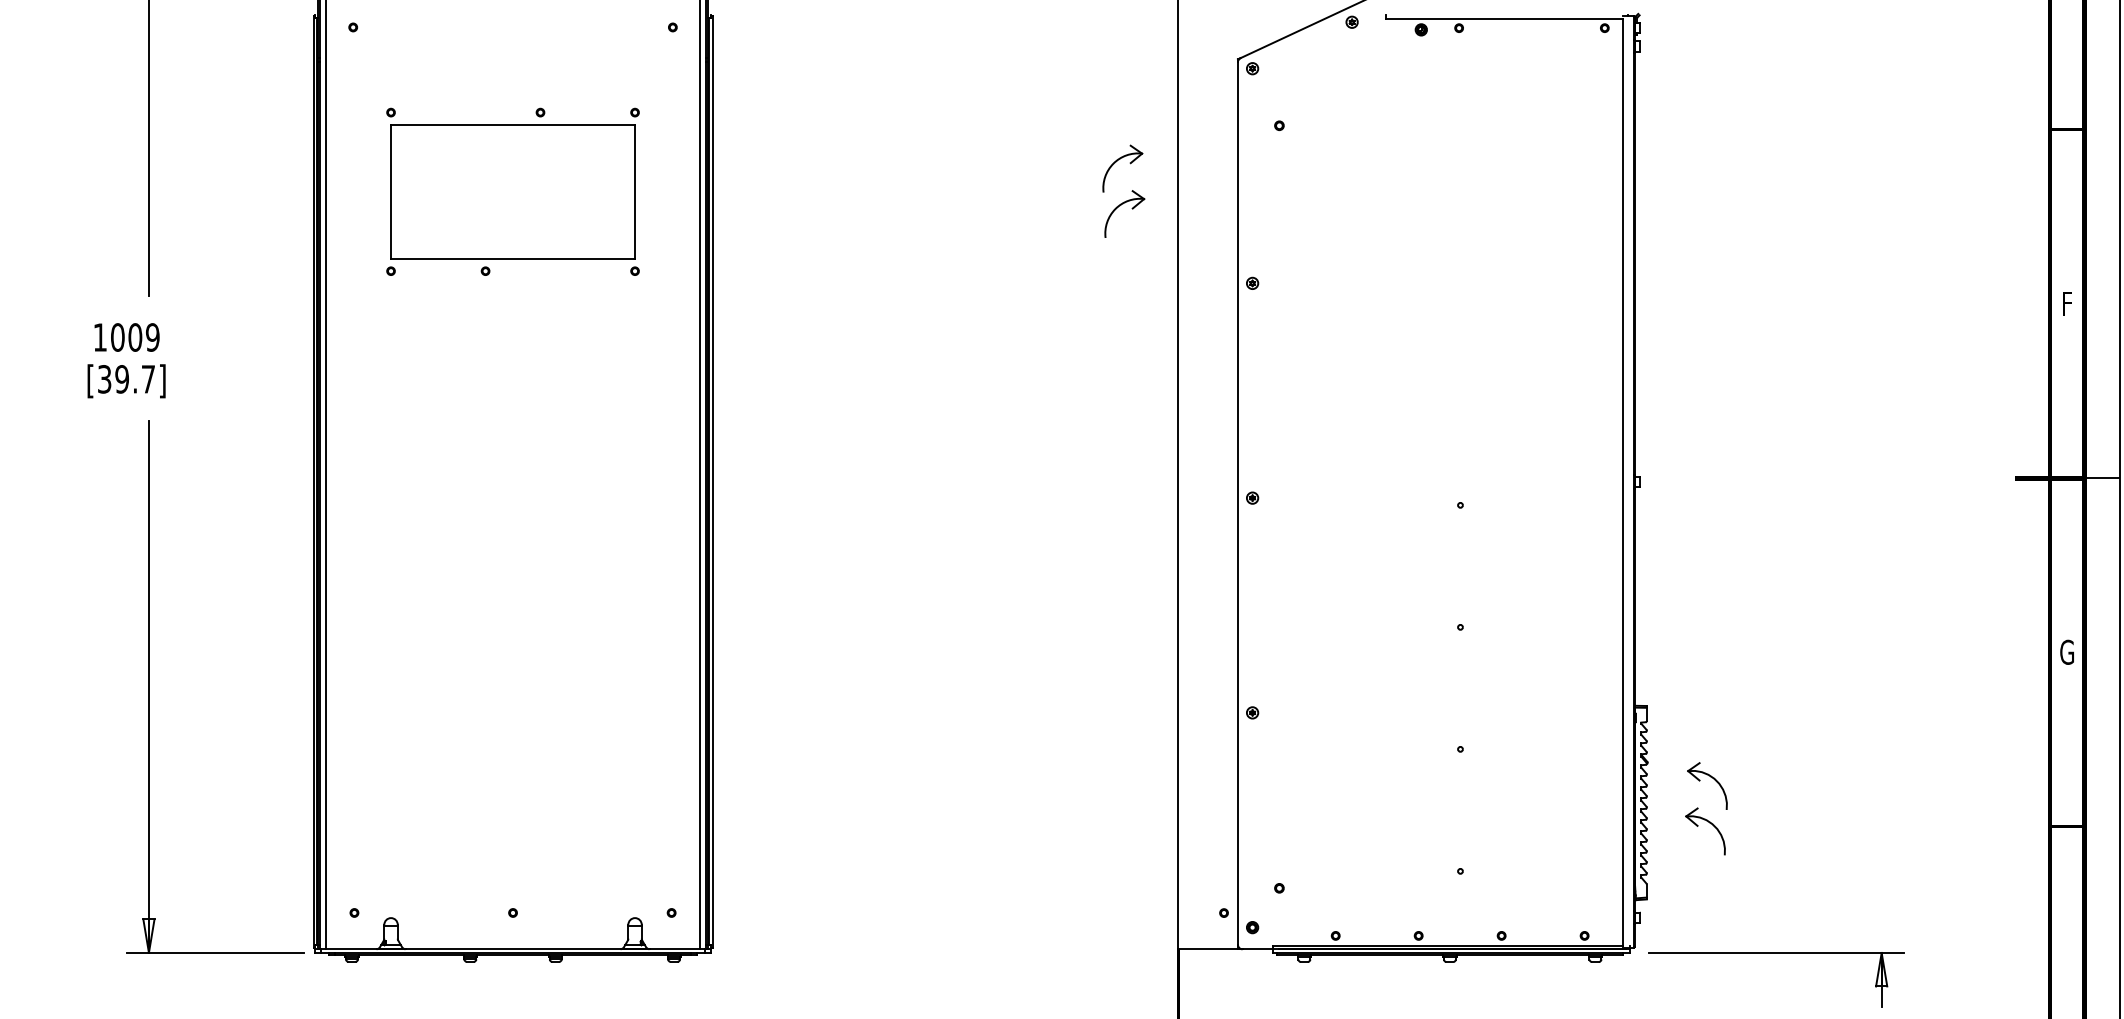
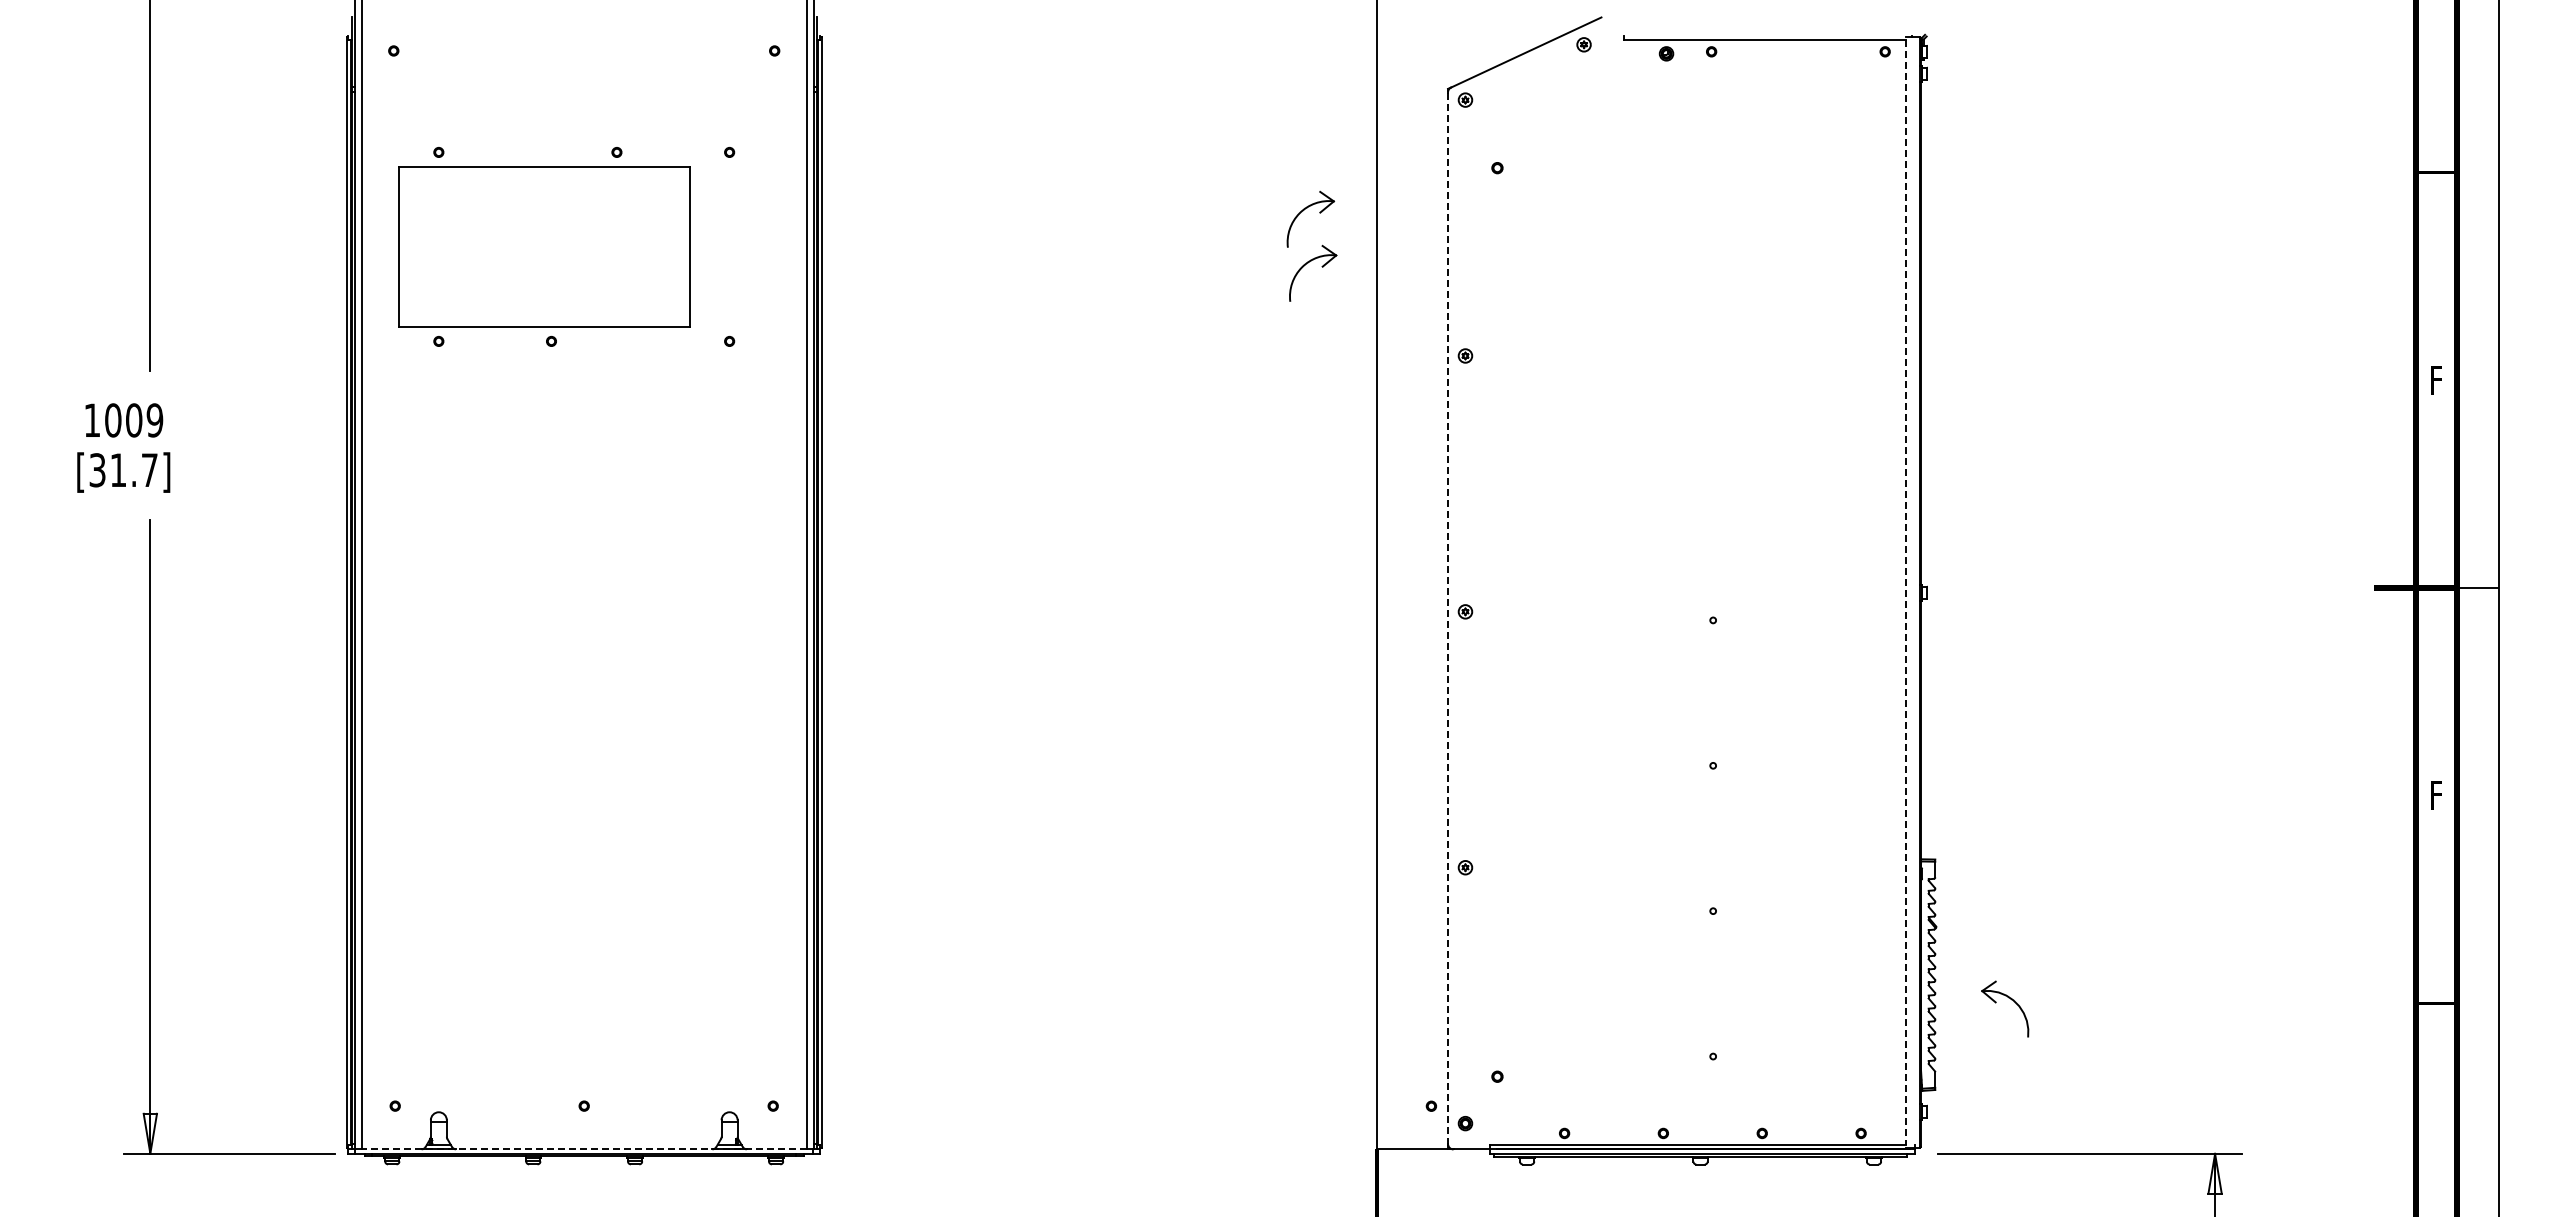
part: (513, 191) -> (544, 246), moved
text: (122, 379) -> (118, 470), [39.7] -> [31.7]
line: (1622, 482) -> (1906, 593), solid -> dashed
line: (1238, 503) -> (1448, 618), solid -> dashed
text: (2066, 652) -> (2435, 795), G -> F
part: (1700, 780) -> (1999, 948), removed
line: (513, 949) -> (584, 1149), solid -> dashed

